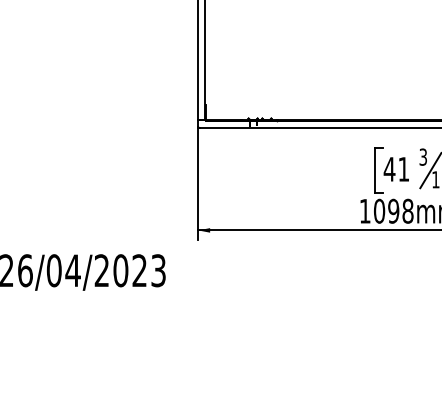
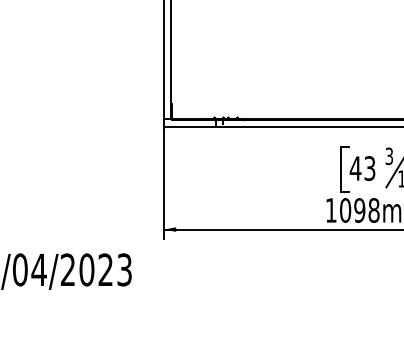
text: (403, 168) -> (369, 167), 41 -> 43

